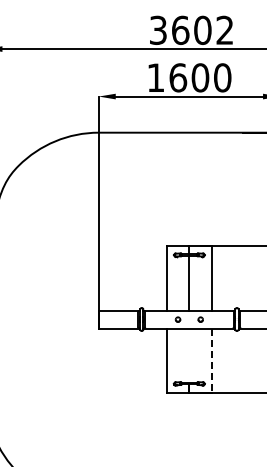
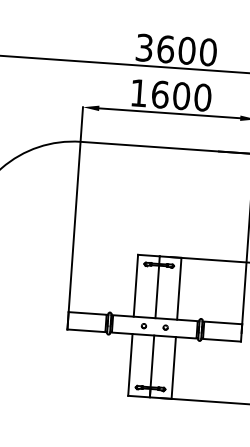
text: (224, 29) -> (207, 51), 3602 -> 3600
line: (189, 355) -> (152, 361), added
line: (212, 361) -> (174, 368), dashed -> solid

